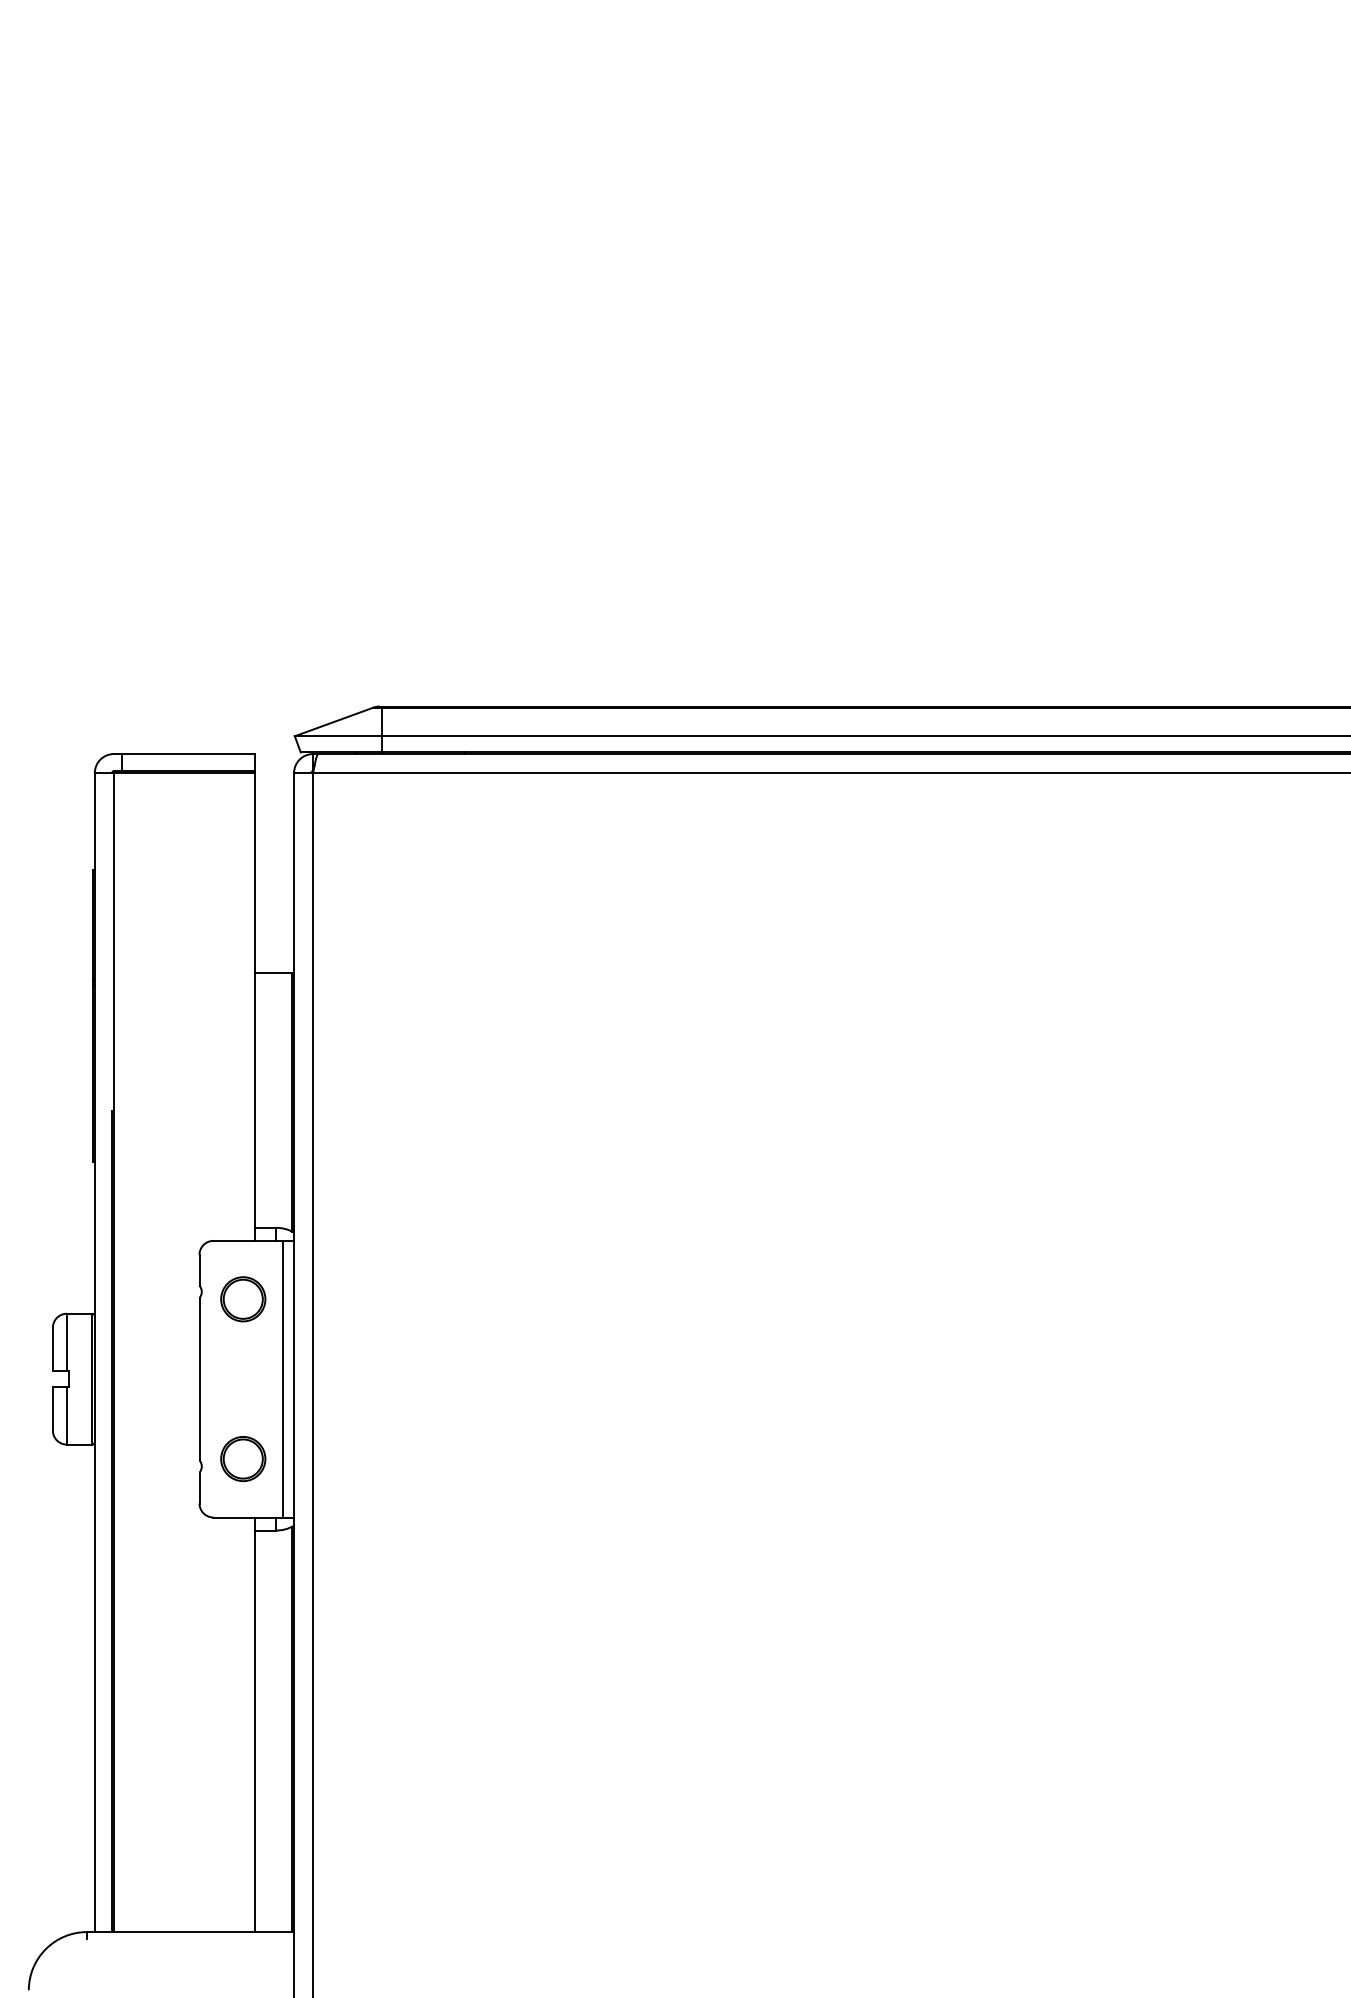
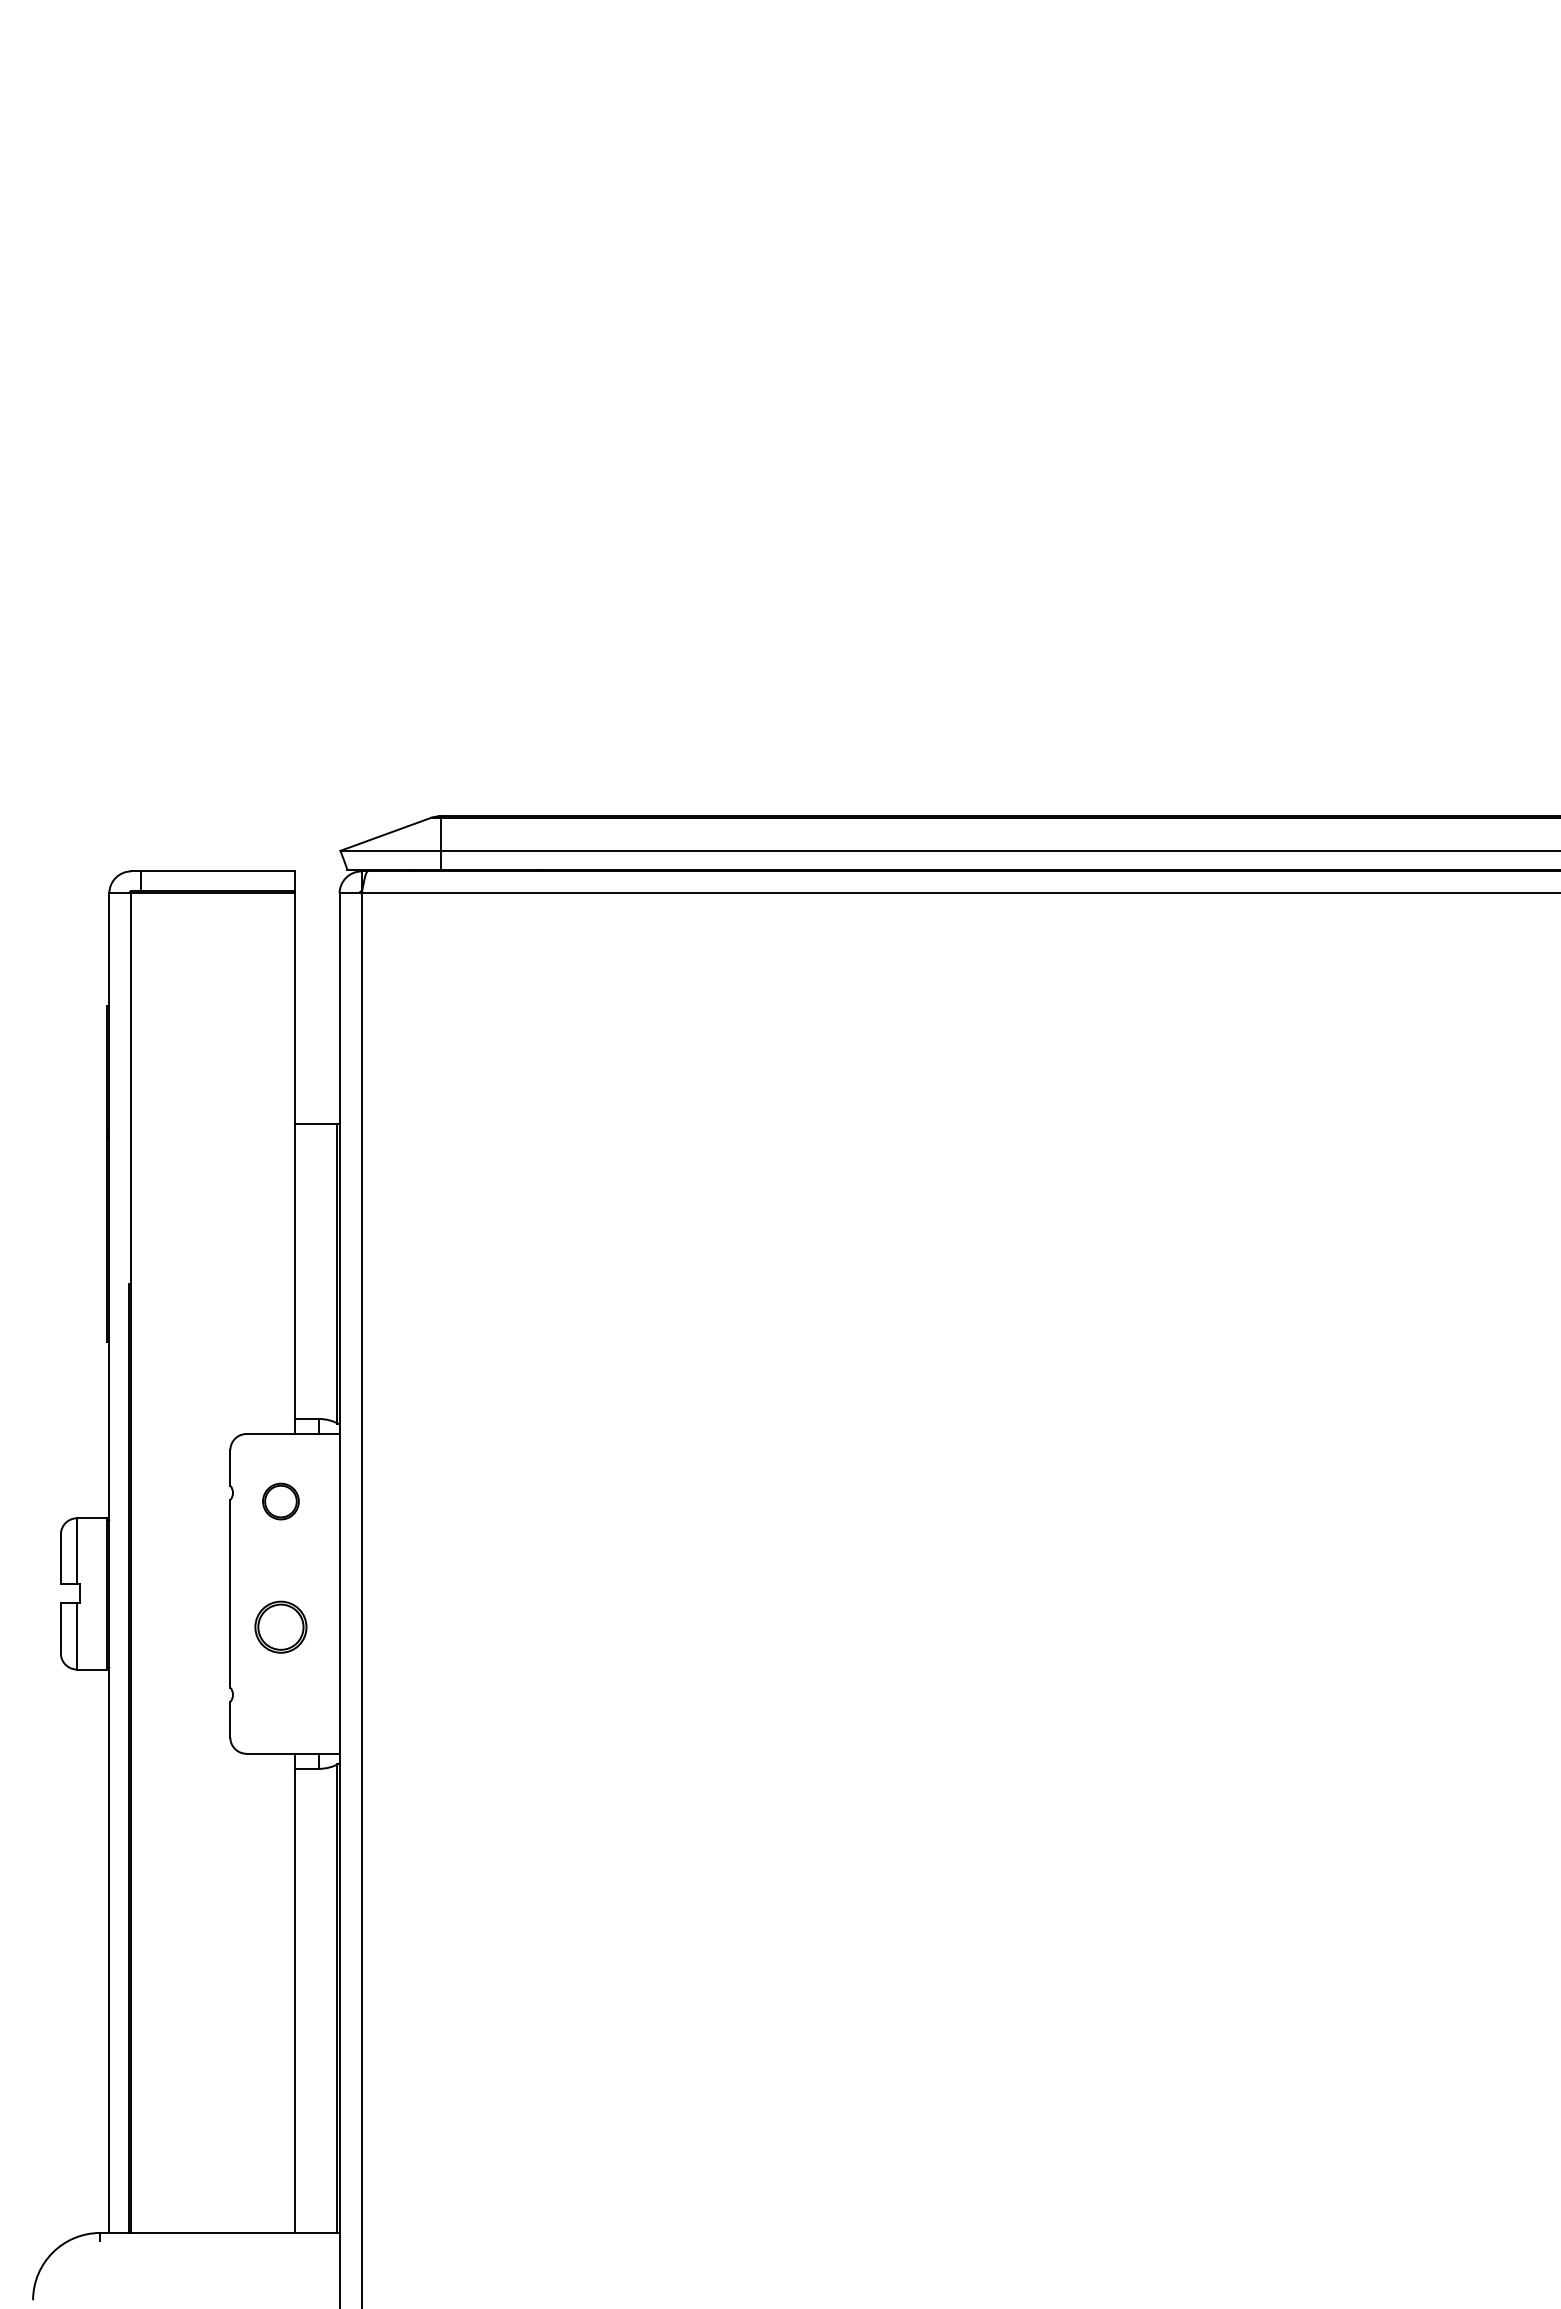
part: (242, 1299) -> (280, 1501), size x0.7
line: (283, 1378) -> (327, 1593), removed
part: (242, 1458) -> (280, 1626), moved

